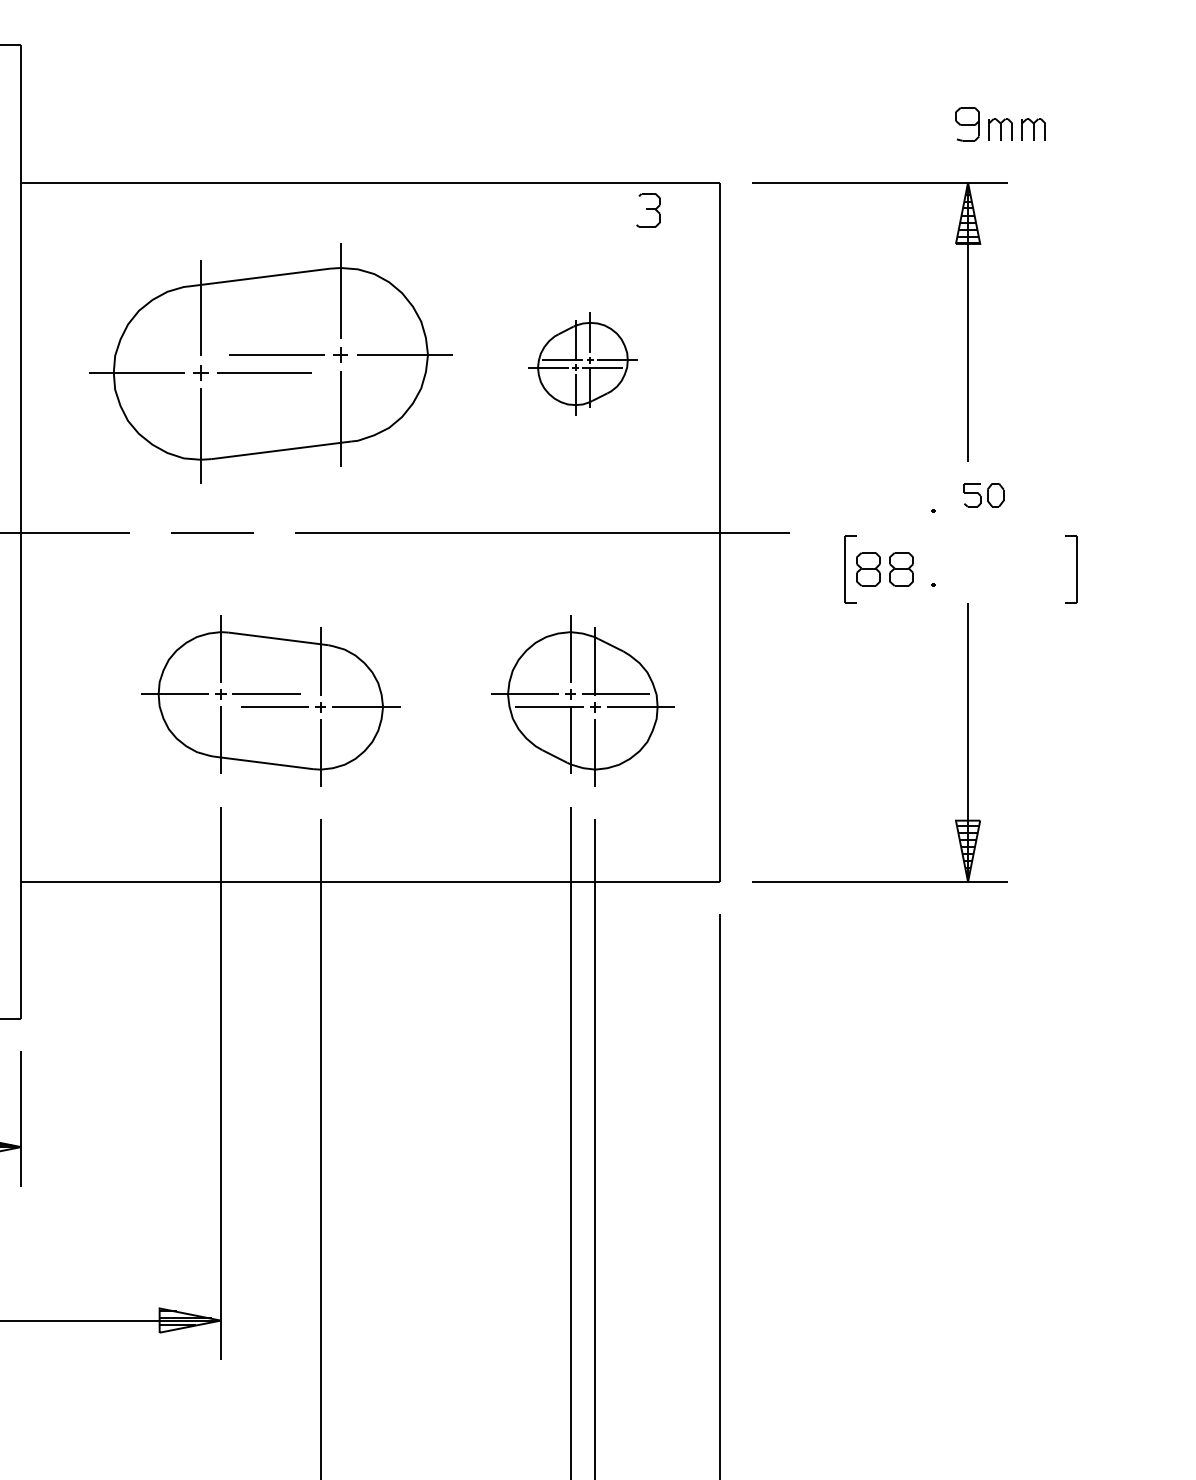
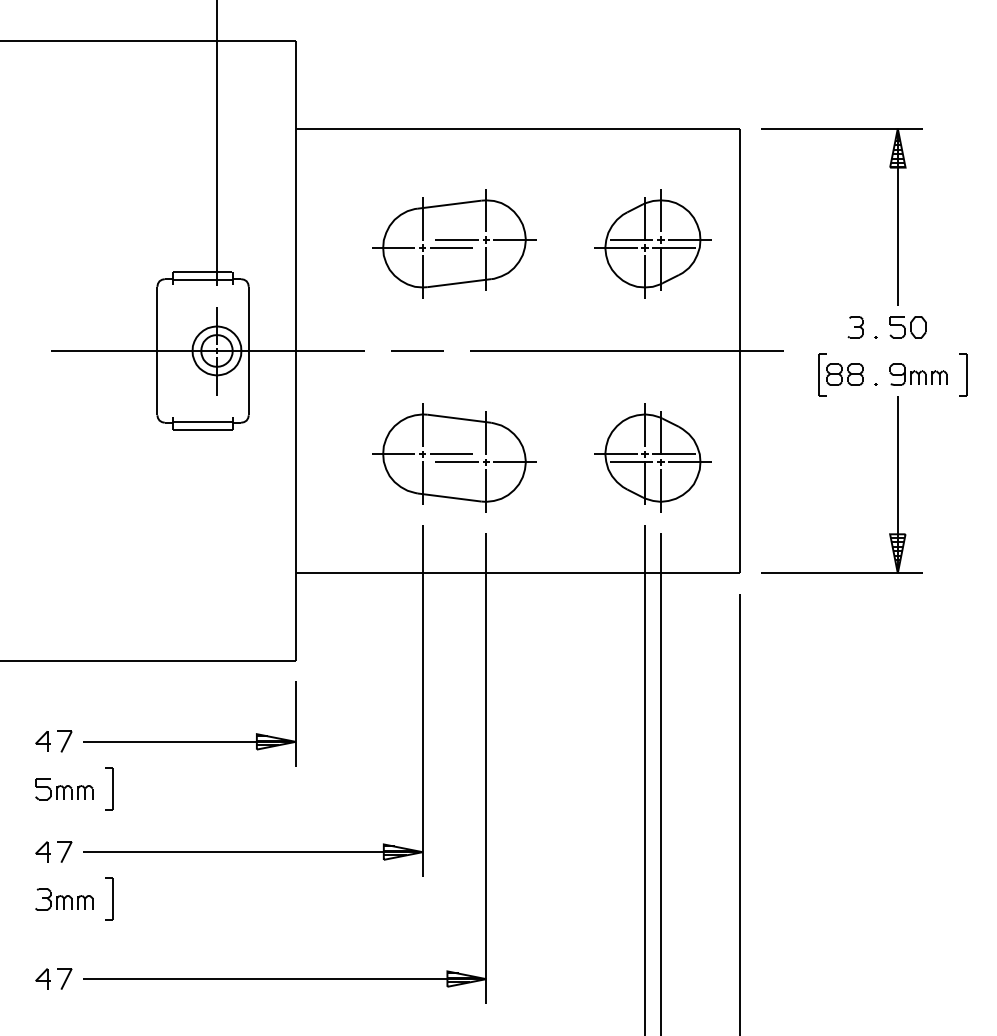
part: (1000, 124) -> (918, 374), moved
part: (648, 210) -> (855, 327), moved
part: (270, 363) -> (454, 243), size x0.71
part: (582, 363) -> (652, 243), size x1.67
part: (983, 495) -> (907, 327), size x1.43

